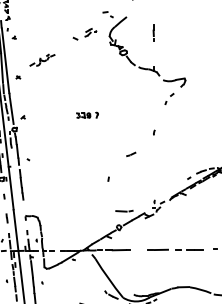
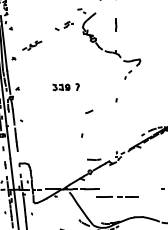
part: (87, 115) -> (66, 87), size x1.6
part: (131, 153) -> (89, 111), moved
line: (175, 249) -> (117, 196), moved

